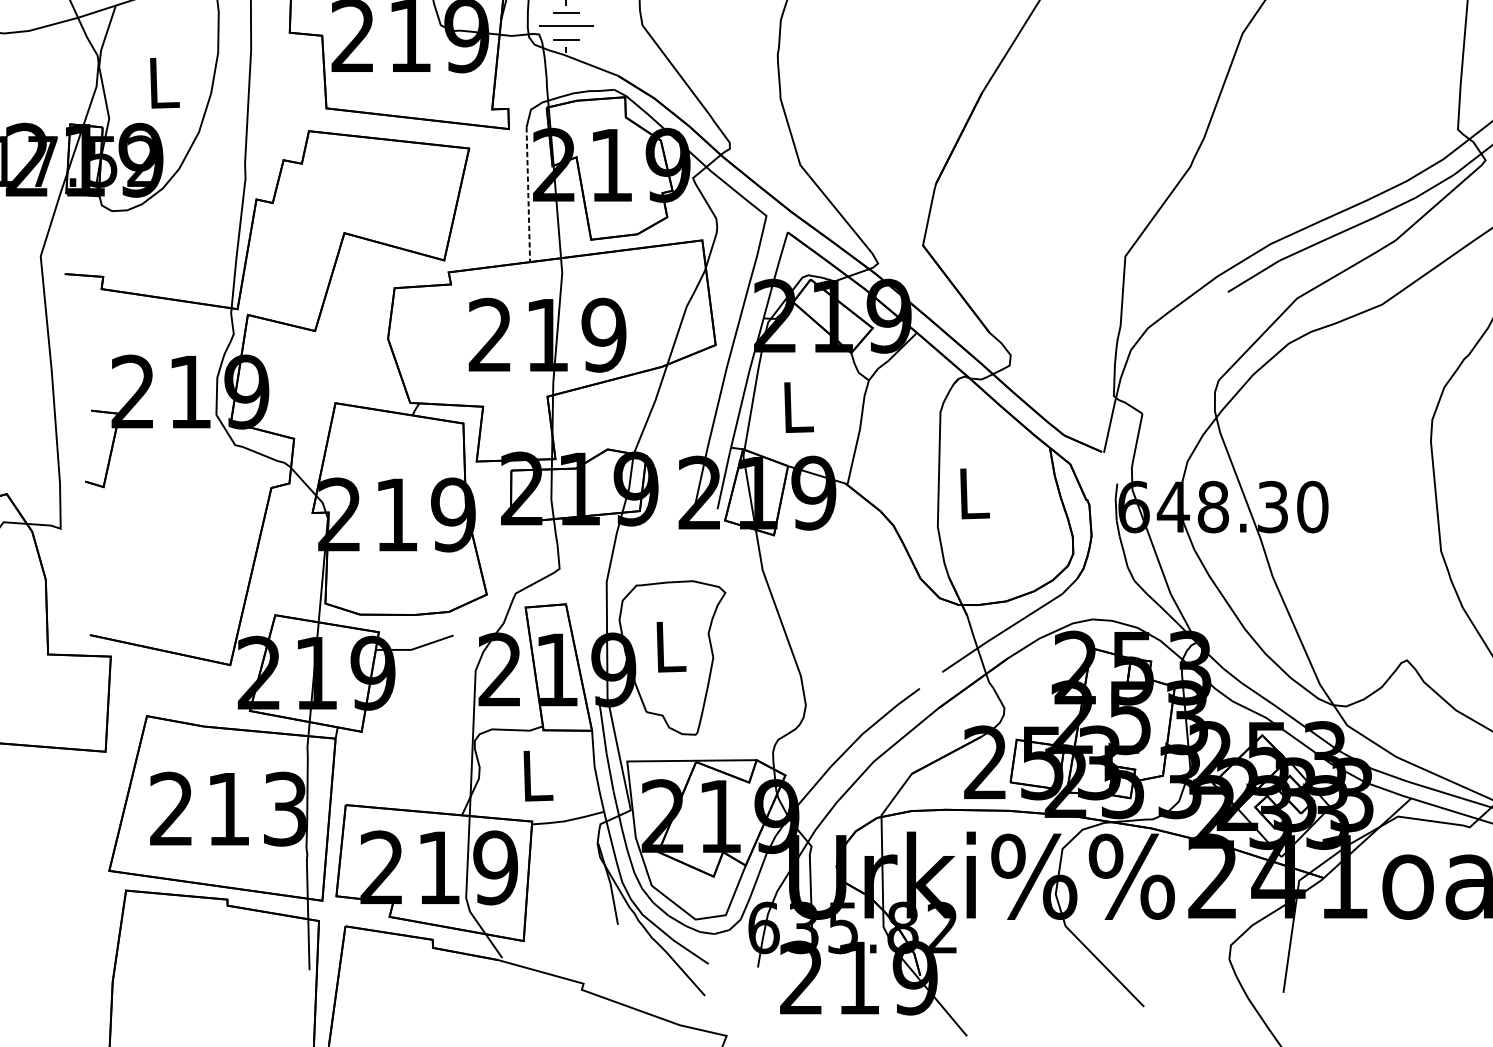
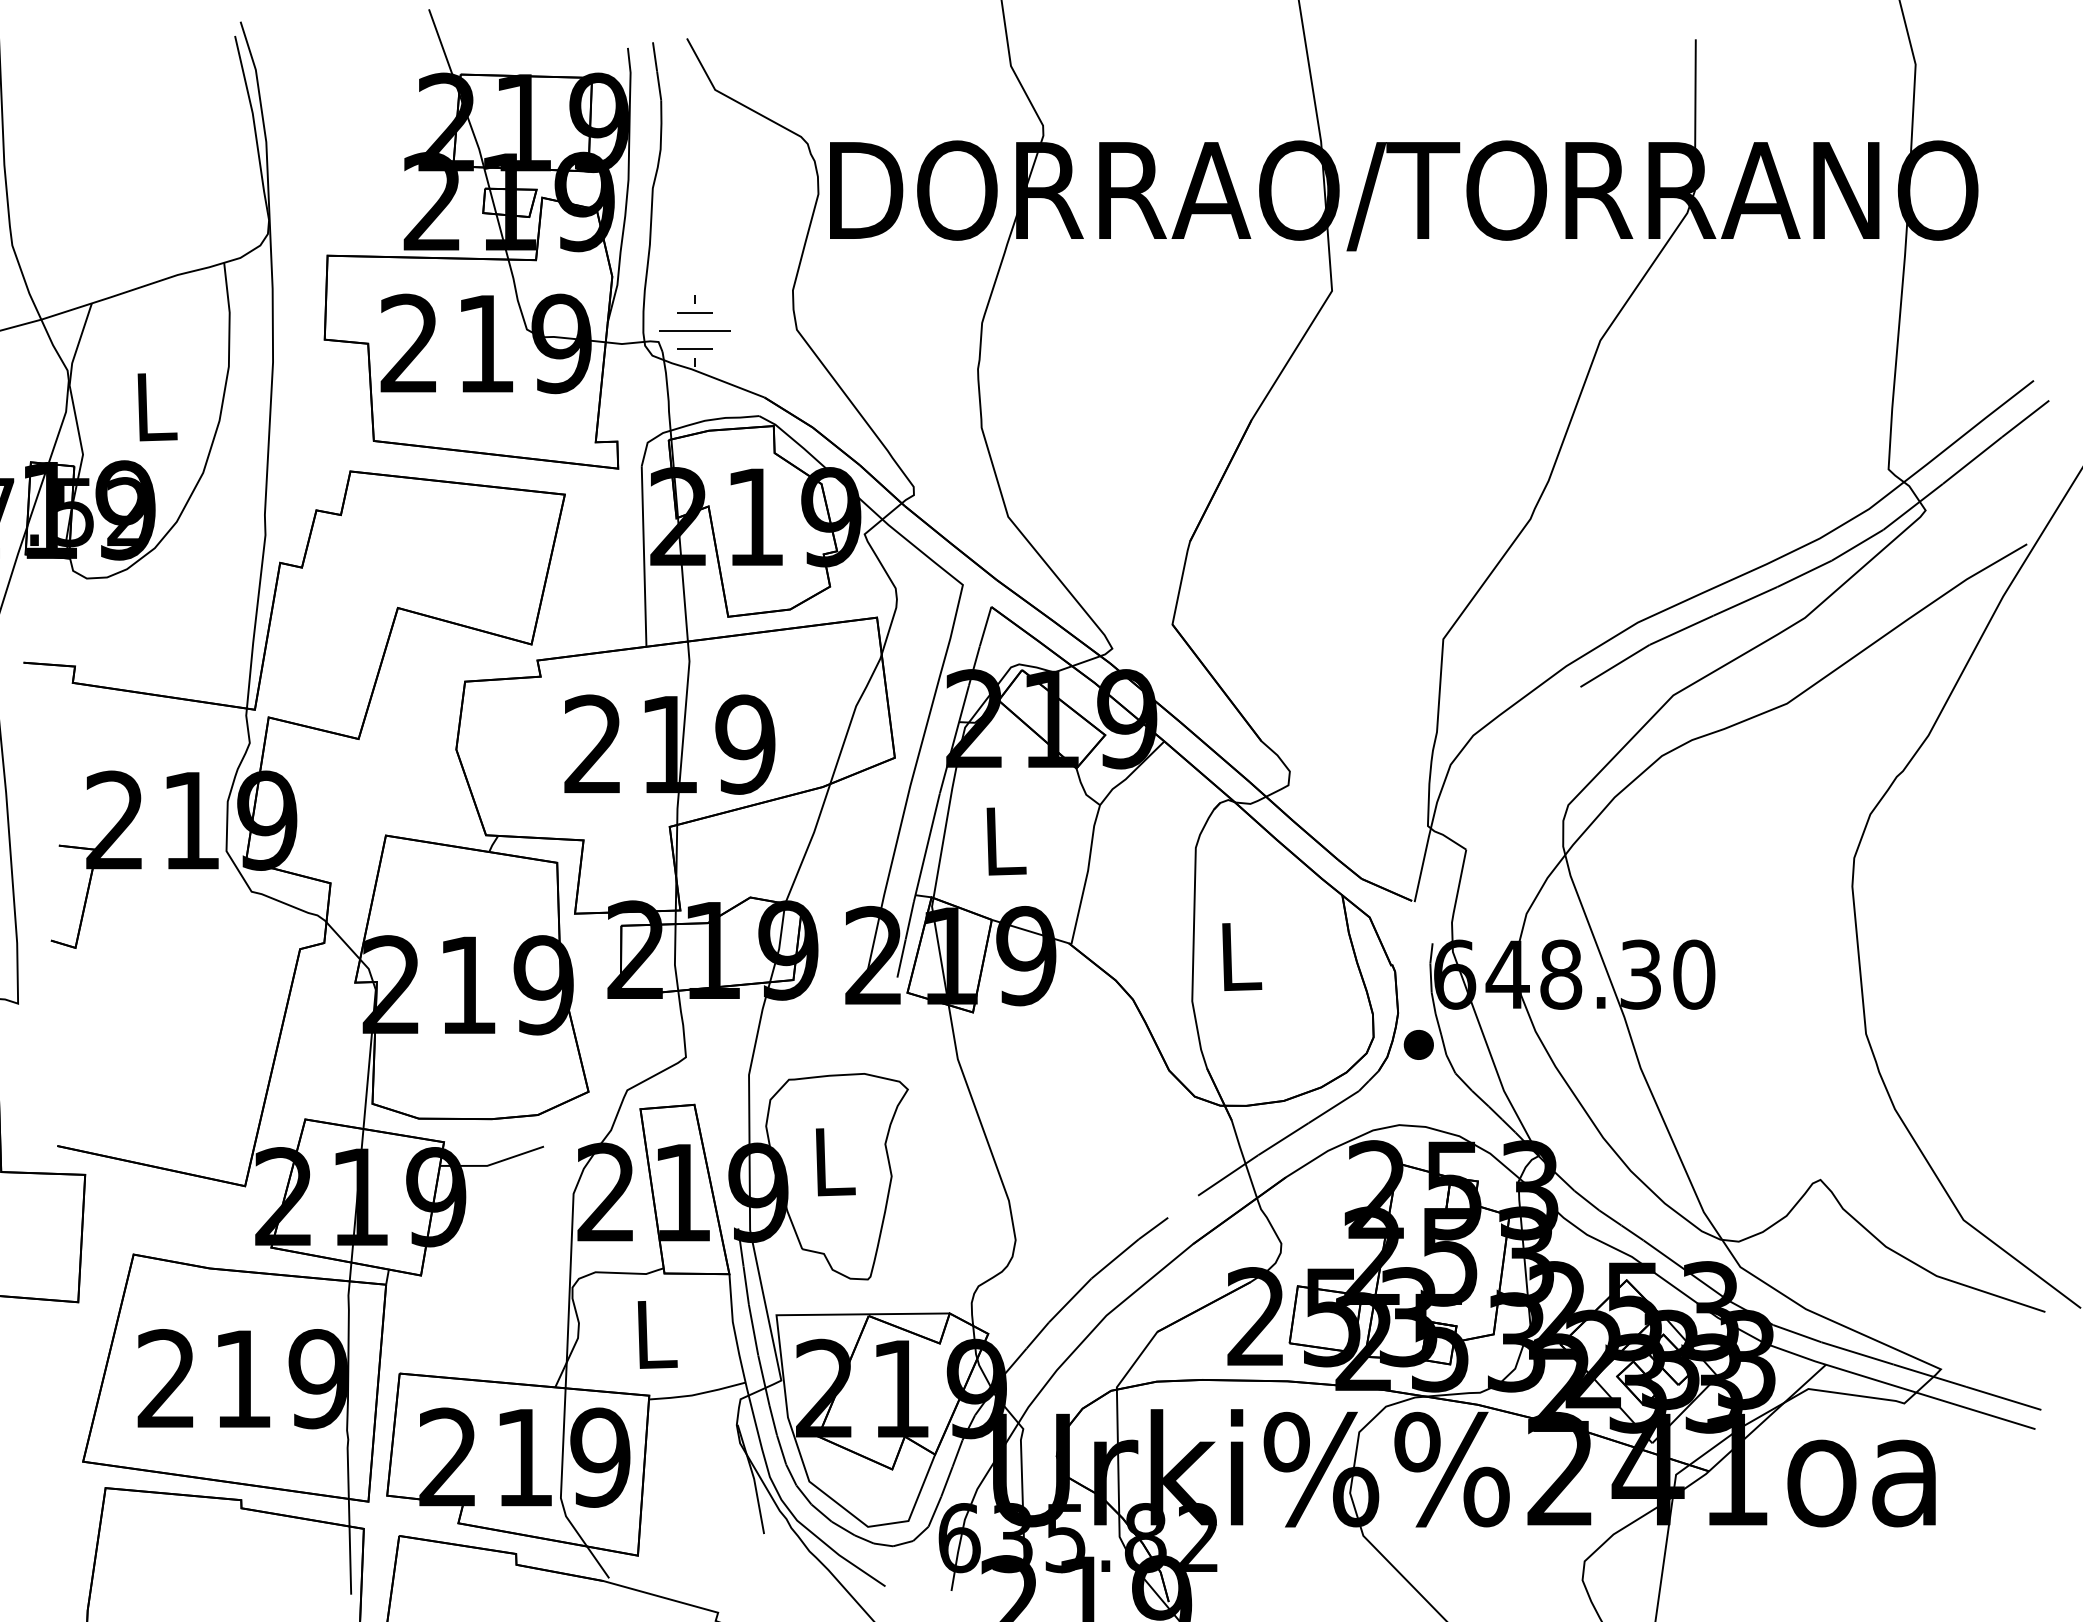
line: (528, 195) -> (644, 557), dashed -> solid
part: (1106, 559) -> (1418, 1044), added
text: (284, 809) -> (317, 1379), 213 -> 219

